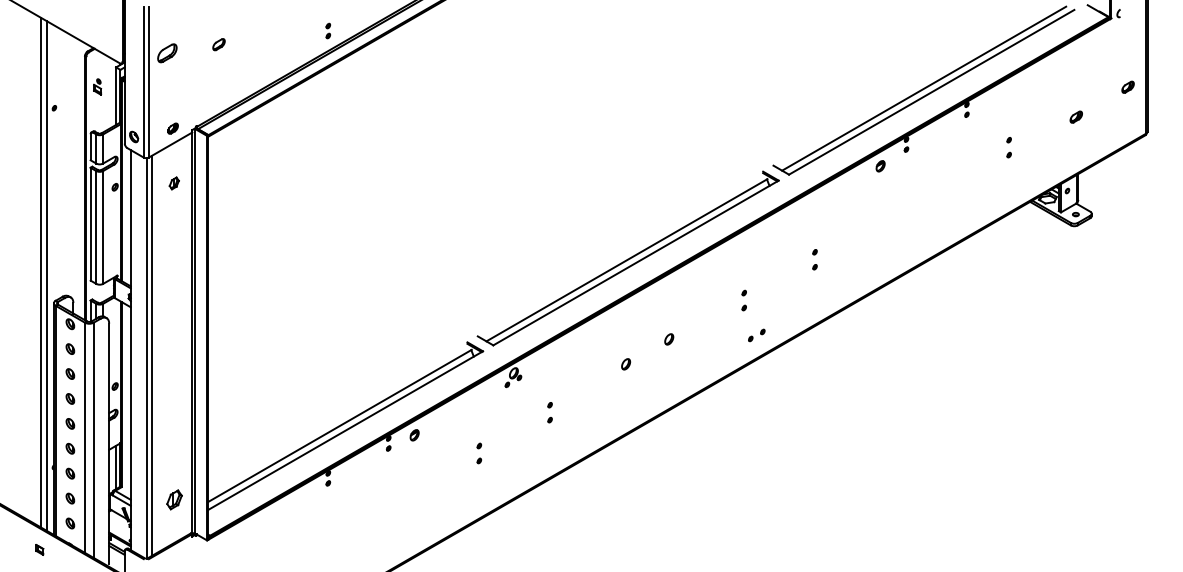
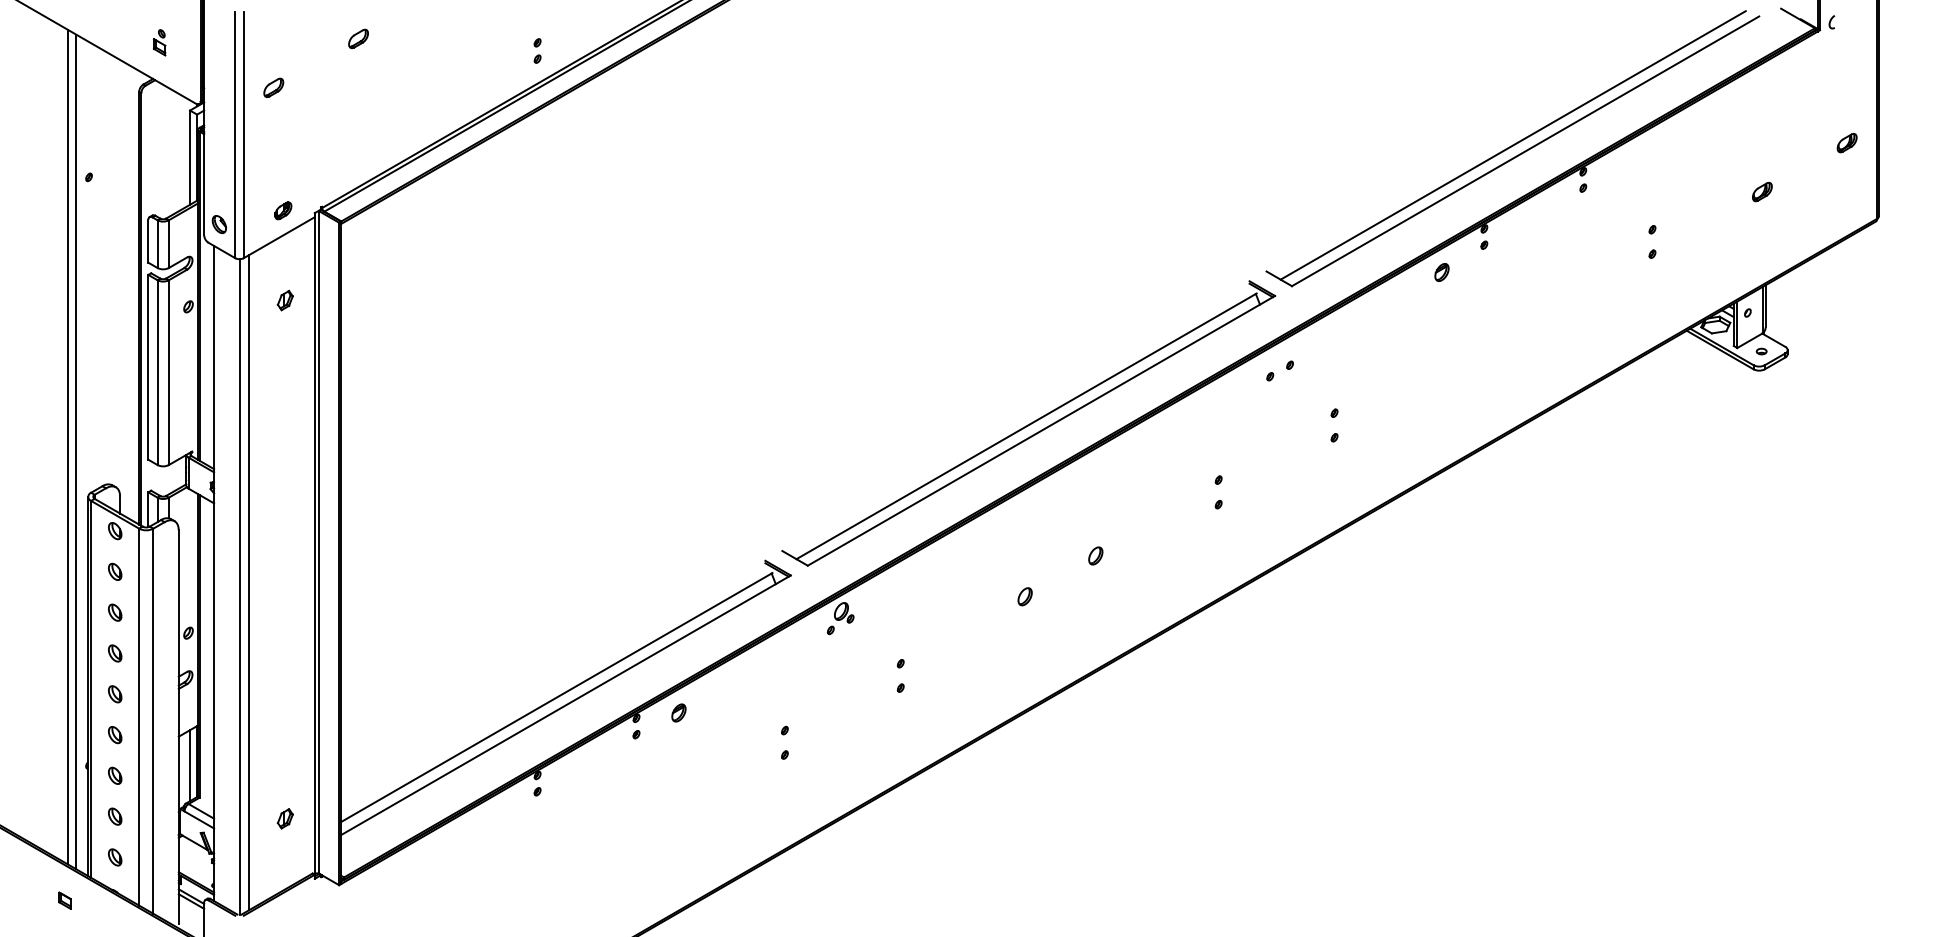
part: (218, 44) -> (357, 38), moved
part: (166, 53) -> (272, 87), size x0.62
part: (97, 86) -> (159, 41), moved
part: (756, 335) -> (1279, 371), moved
part: (173, 499) -> (284, 818), size x0.62

